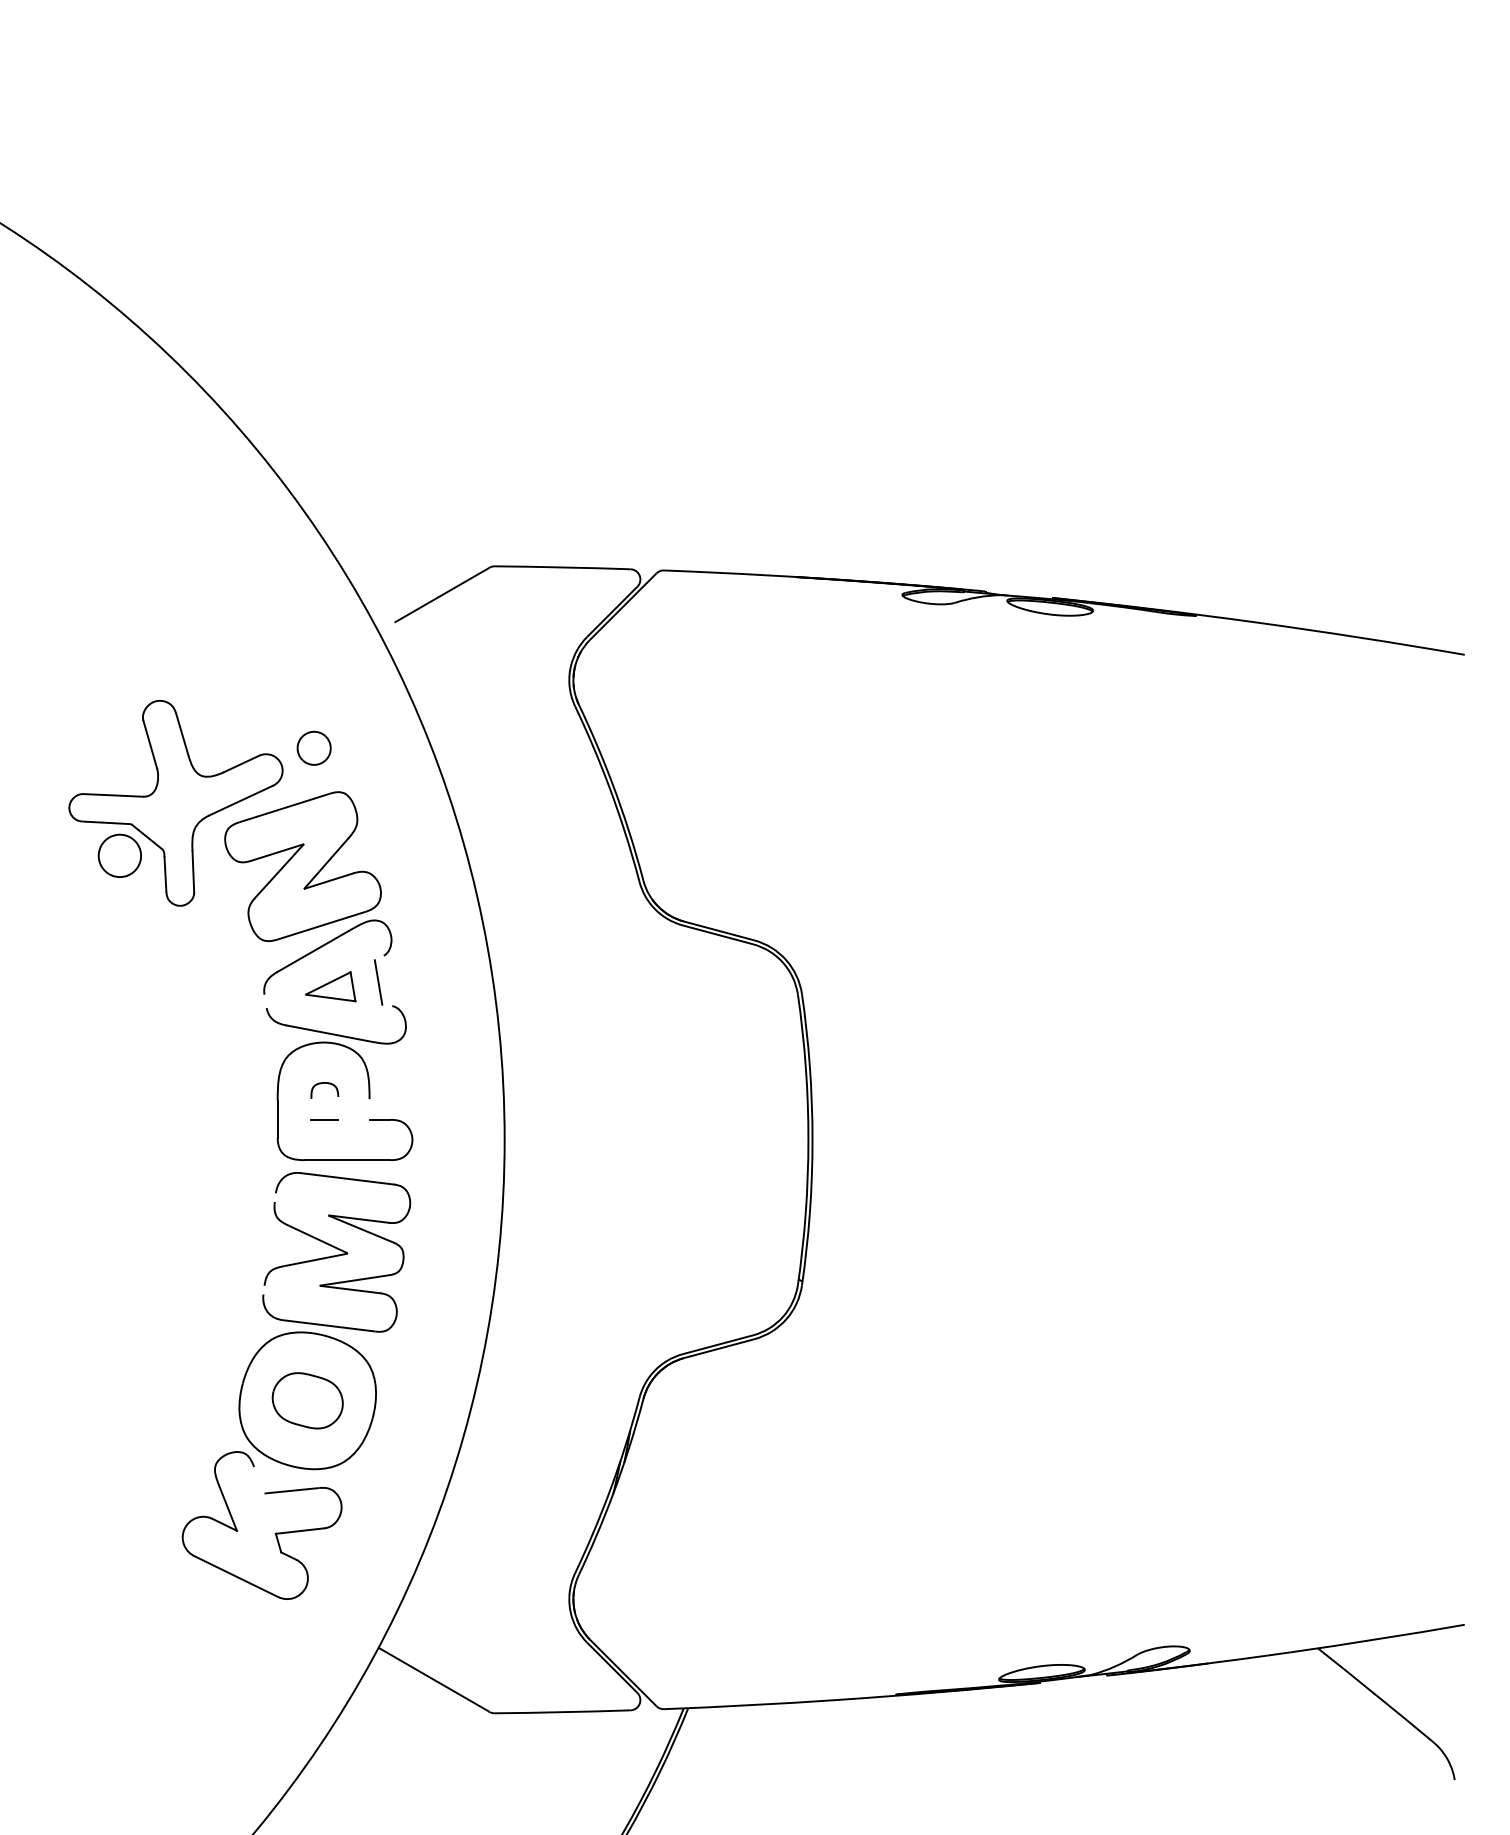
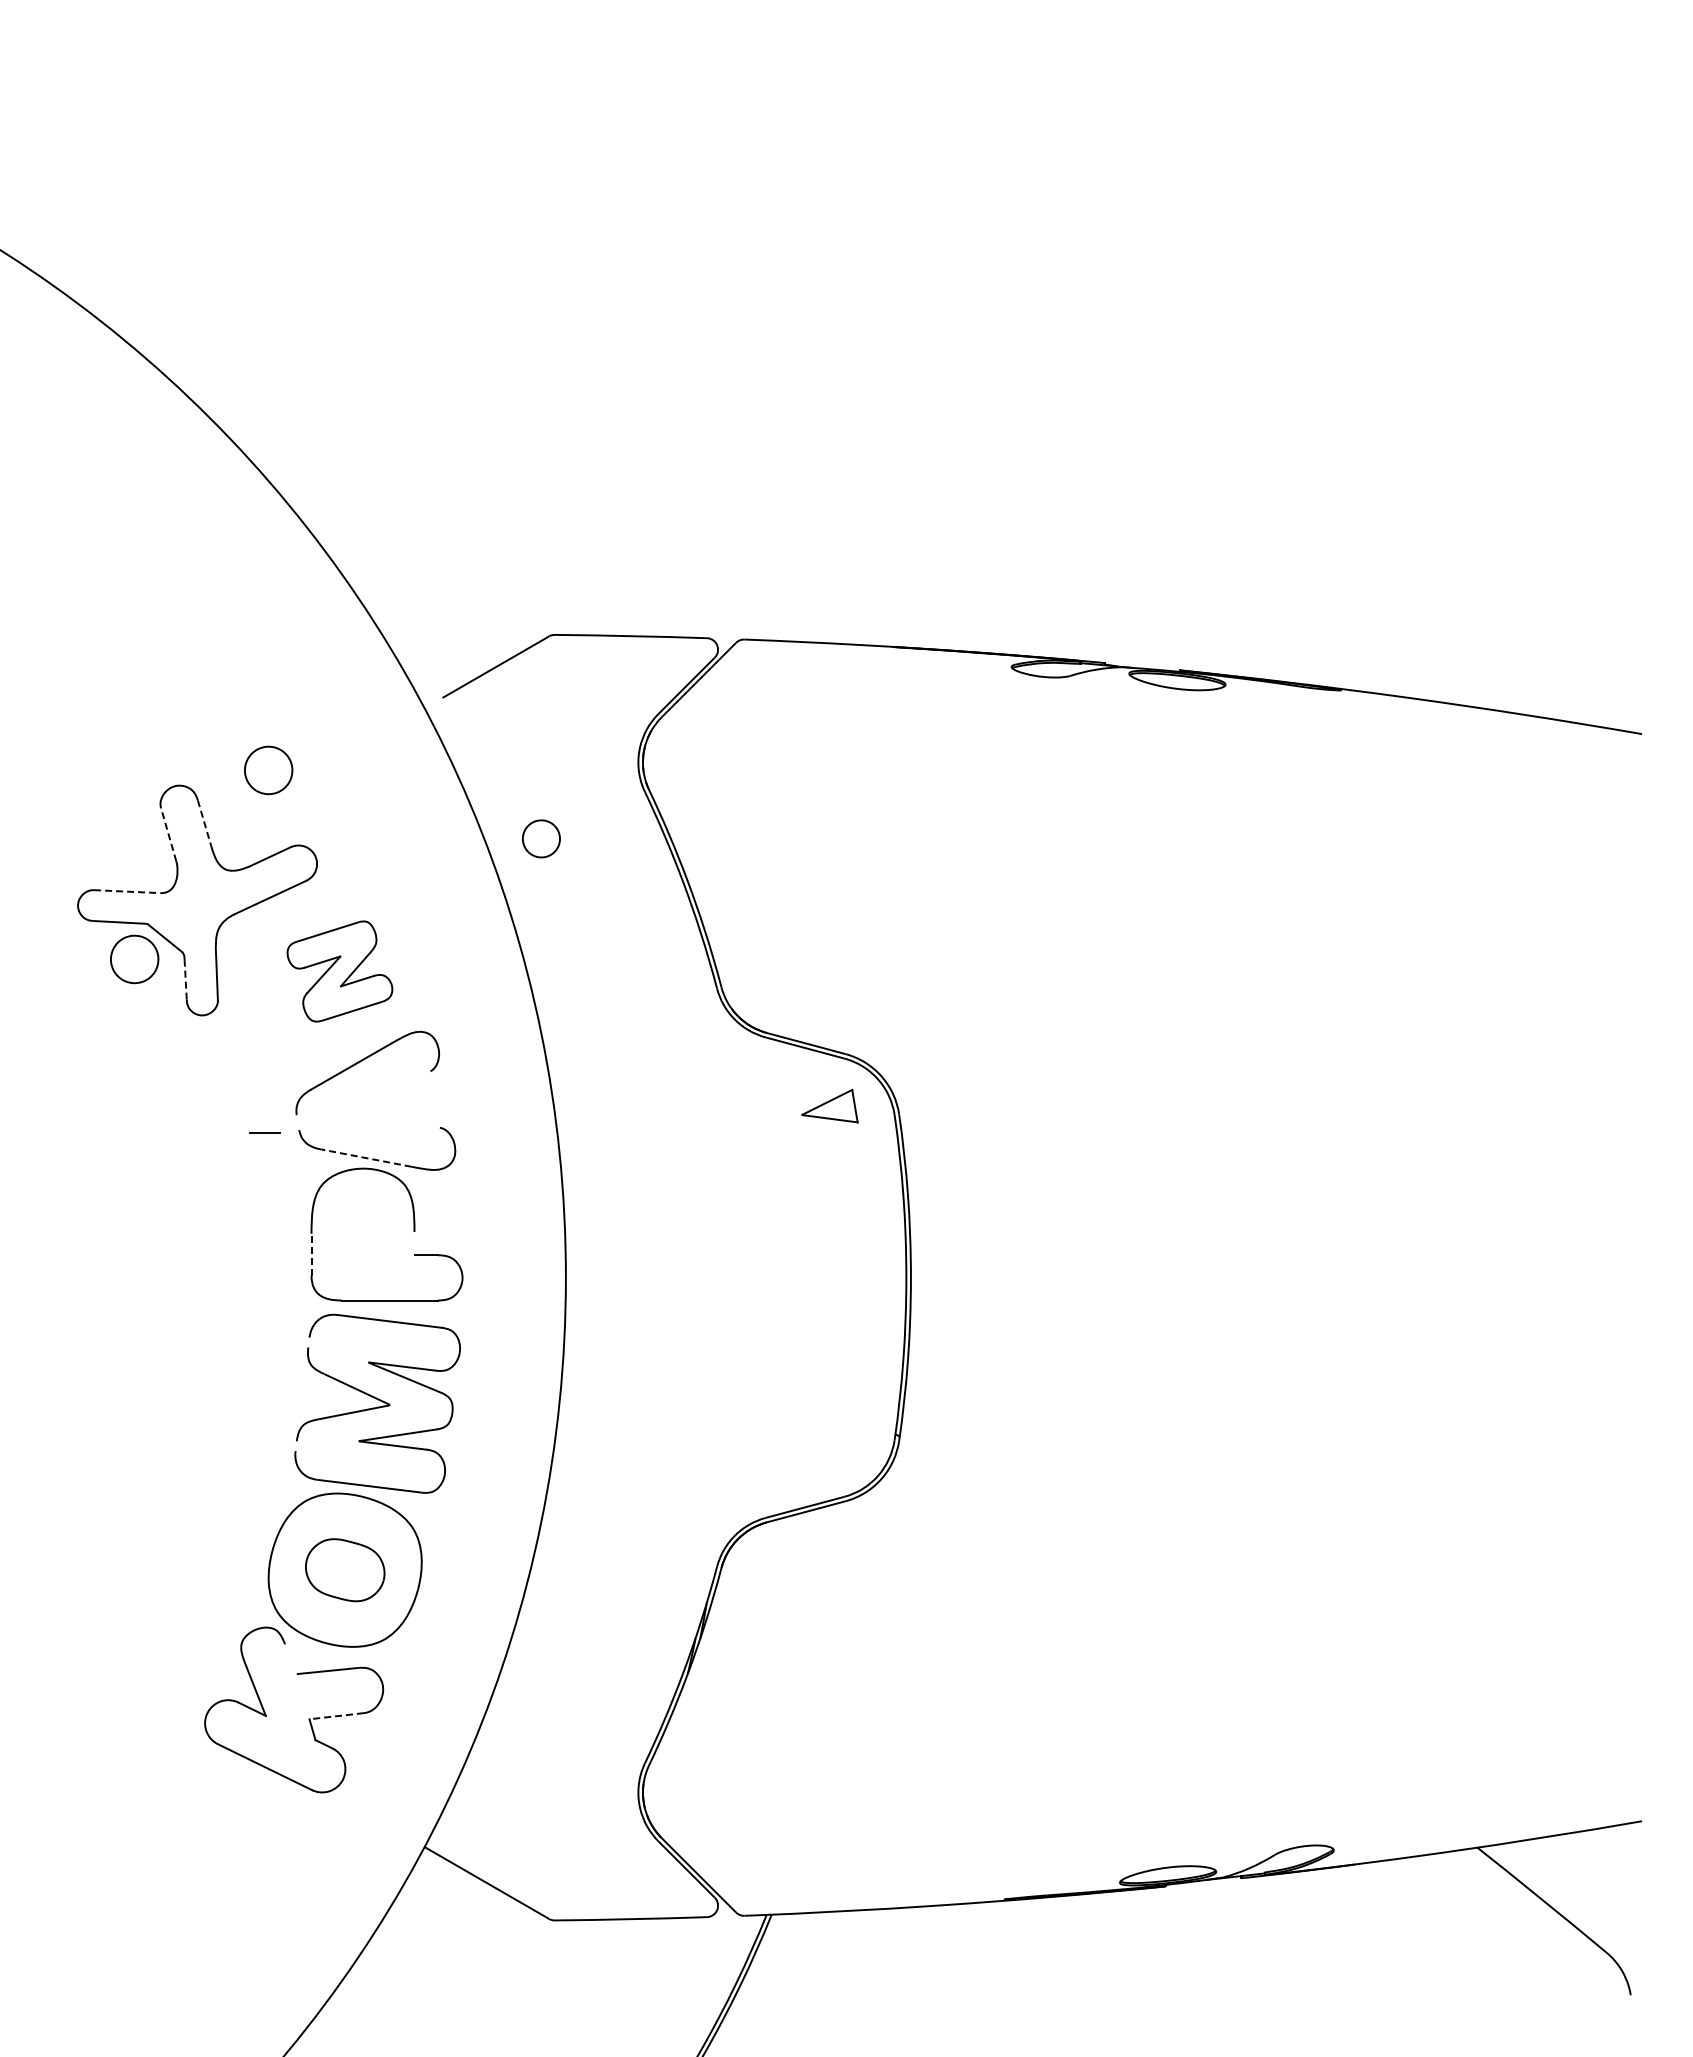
part: (239, 687) -> (268, 770), added
line: (182, 735) -> (204, 824), solid -> dashed
line: (150, 744) -> (168, 834), solid -> dashed
part: (314, 747) -> (541, 838), moved
line: (113, 795) -> (127, 891), solid -> dashed
part: (302, 866) -> (339, 971), size x0.6
line: (165, 873) -> (185, 979), solid -> dashed
line: (378, 982) -> (424, 1101), removed
part: (330, 986) -> (829, 1105), moved
line: (326, 1033) -> (366, 1158), solid -> dashed
curve: (324, 1083) -> (364, 1214), removed
line: (277, 1119) -> (311, 1254), solid -> dashed
line: (324, 1119) -> (264, 1132), moved
line: (299, 1531) -> (336, 1716), solid -> dashed

